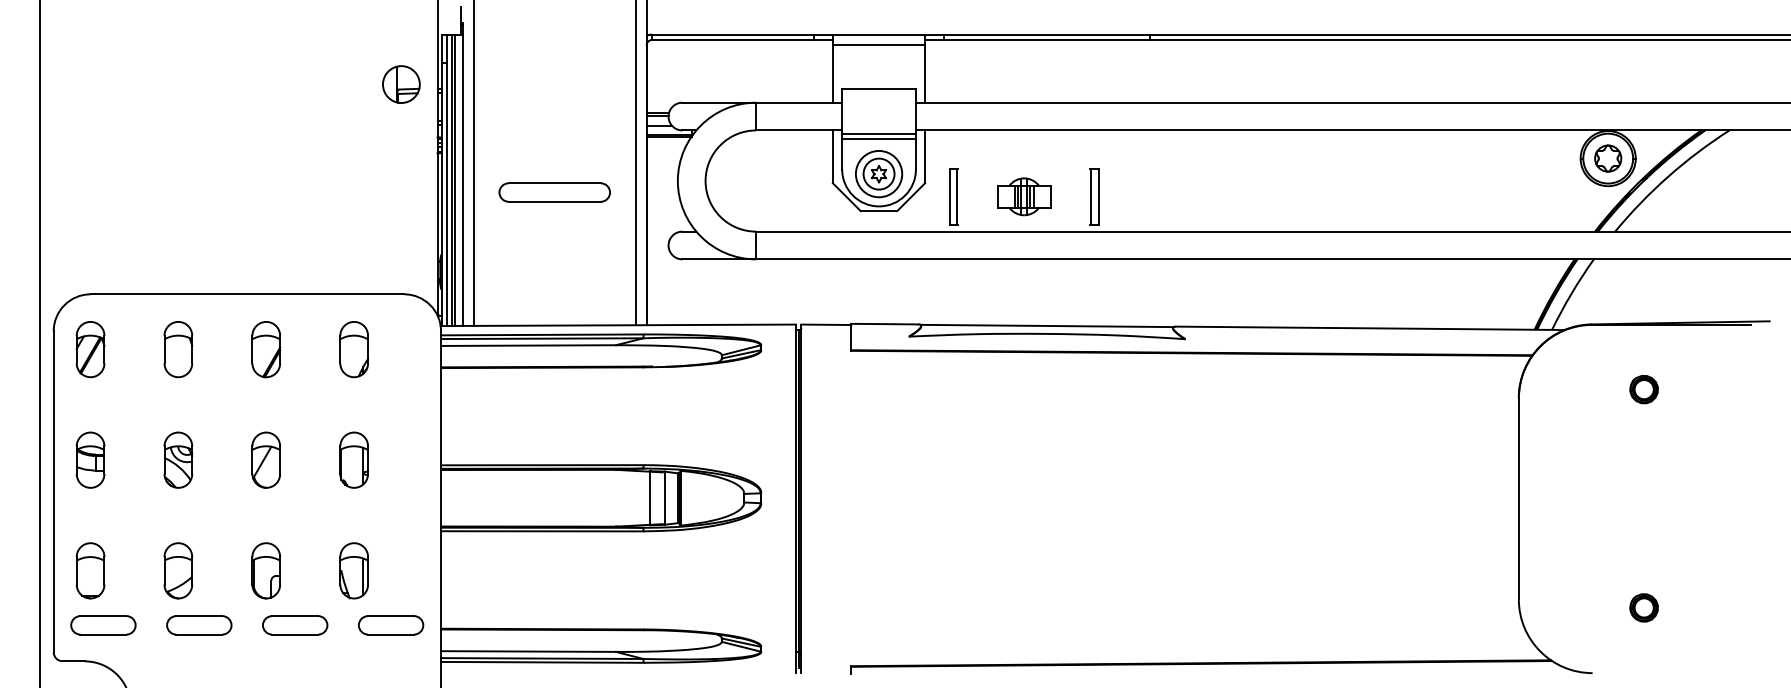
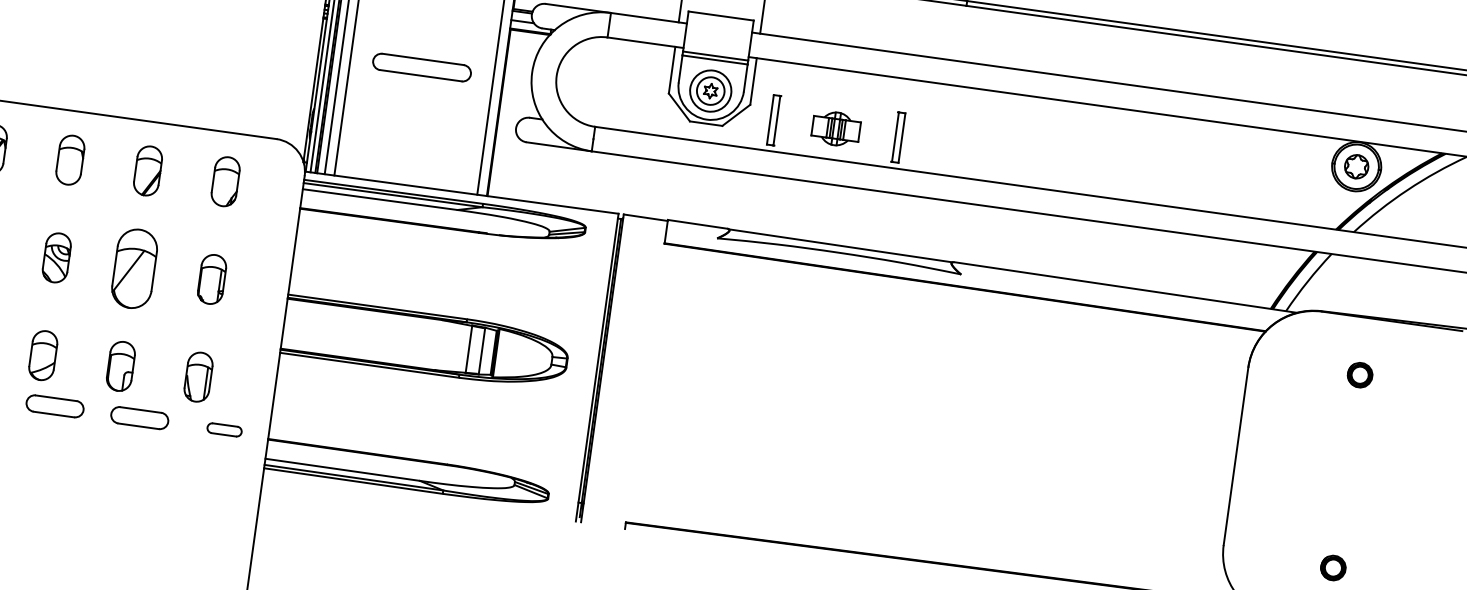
part: (265, 459) -> (133, 267), size x1.6
part: (391, 625) -> (224, 430), size x0.6

